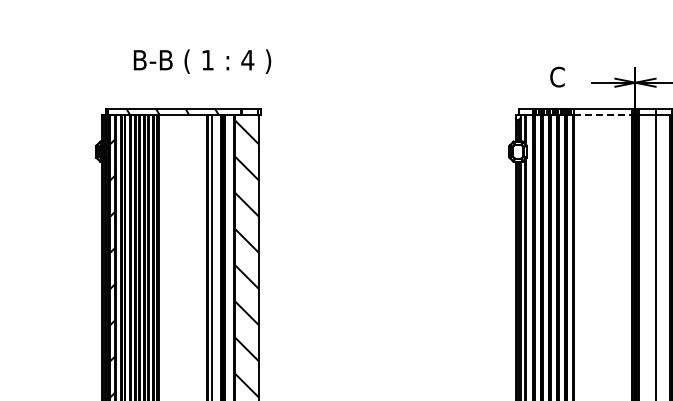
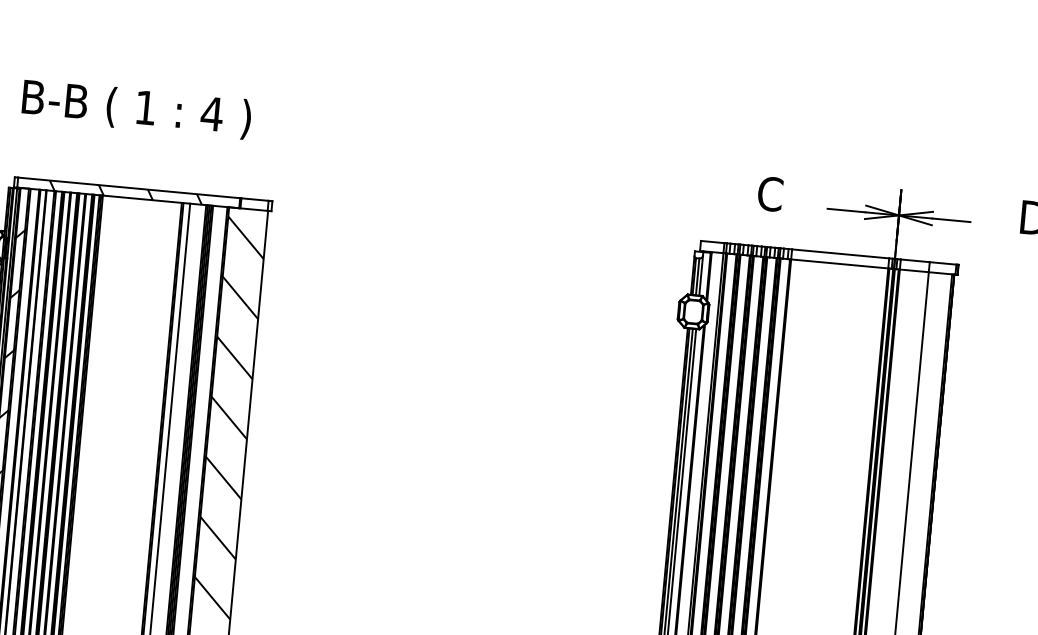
text: (202, 61) -> (136, 109), moved
line: (603, 114) -> (841, 263), dashed -> solid

